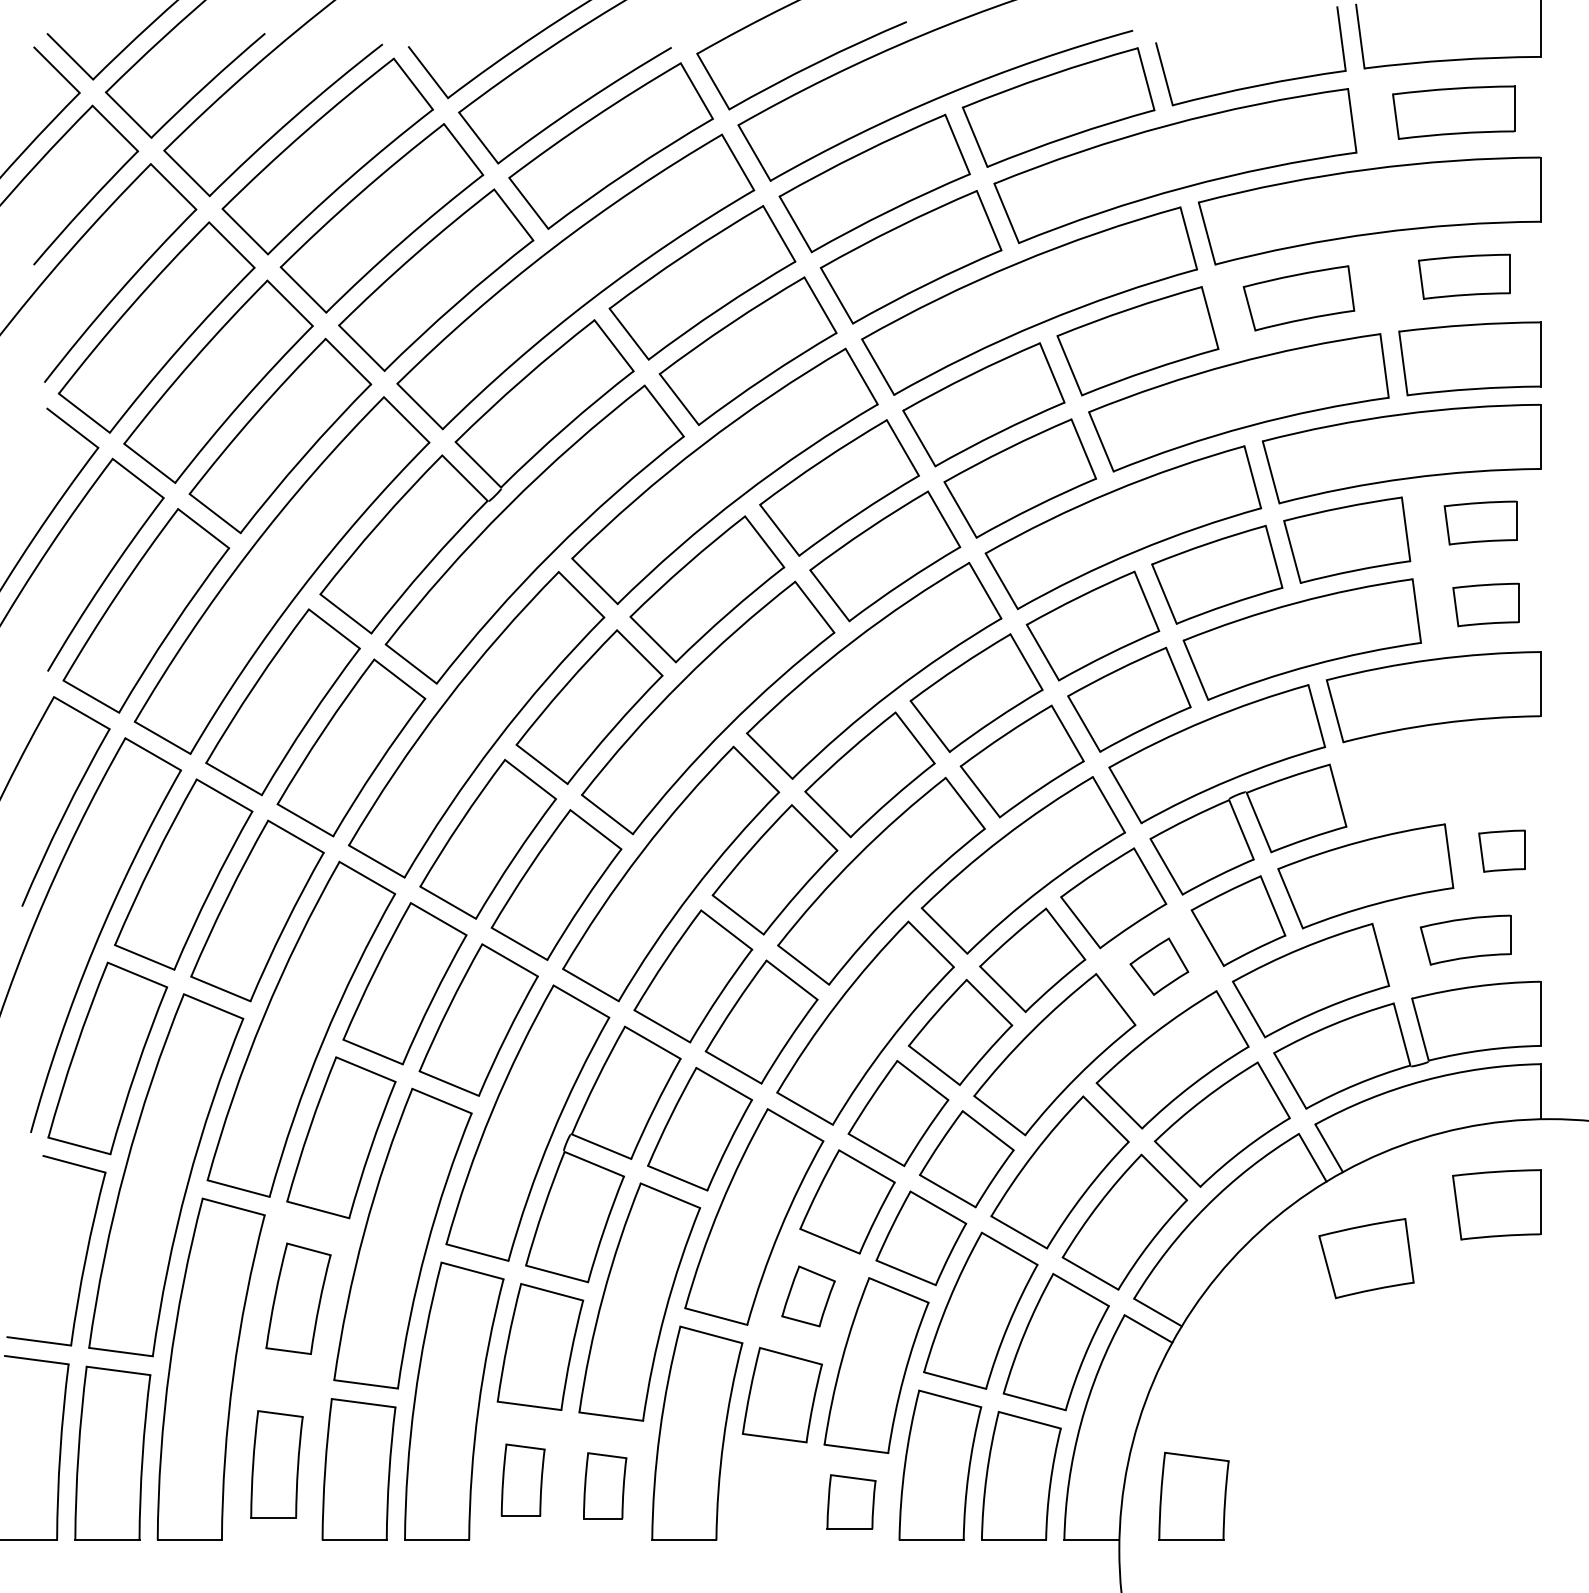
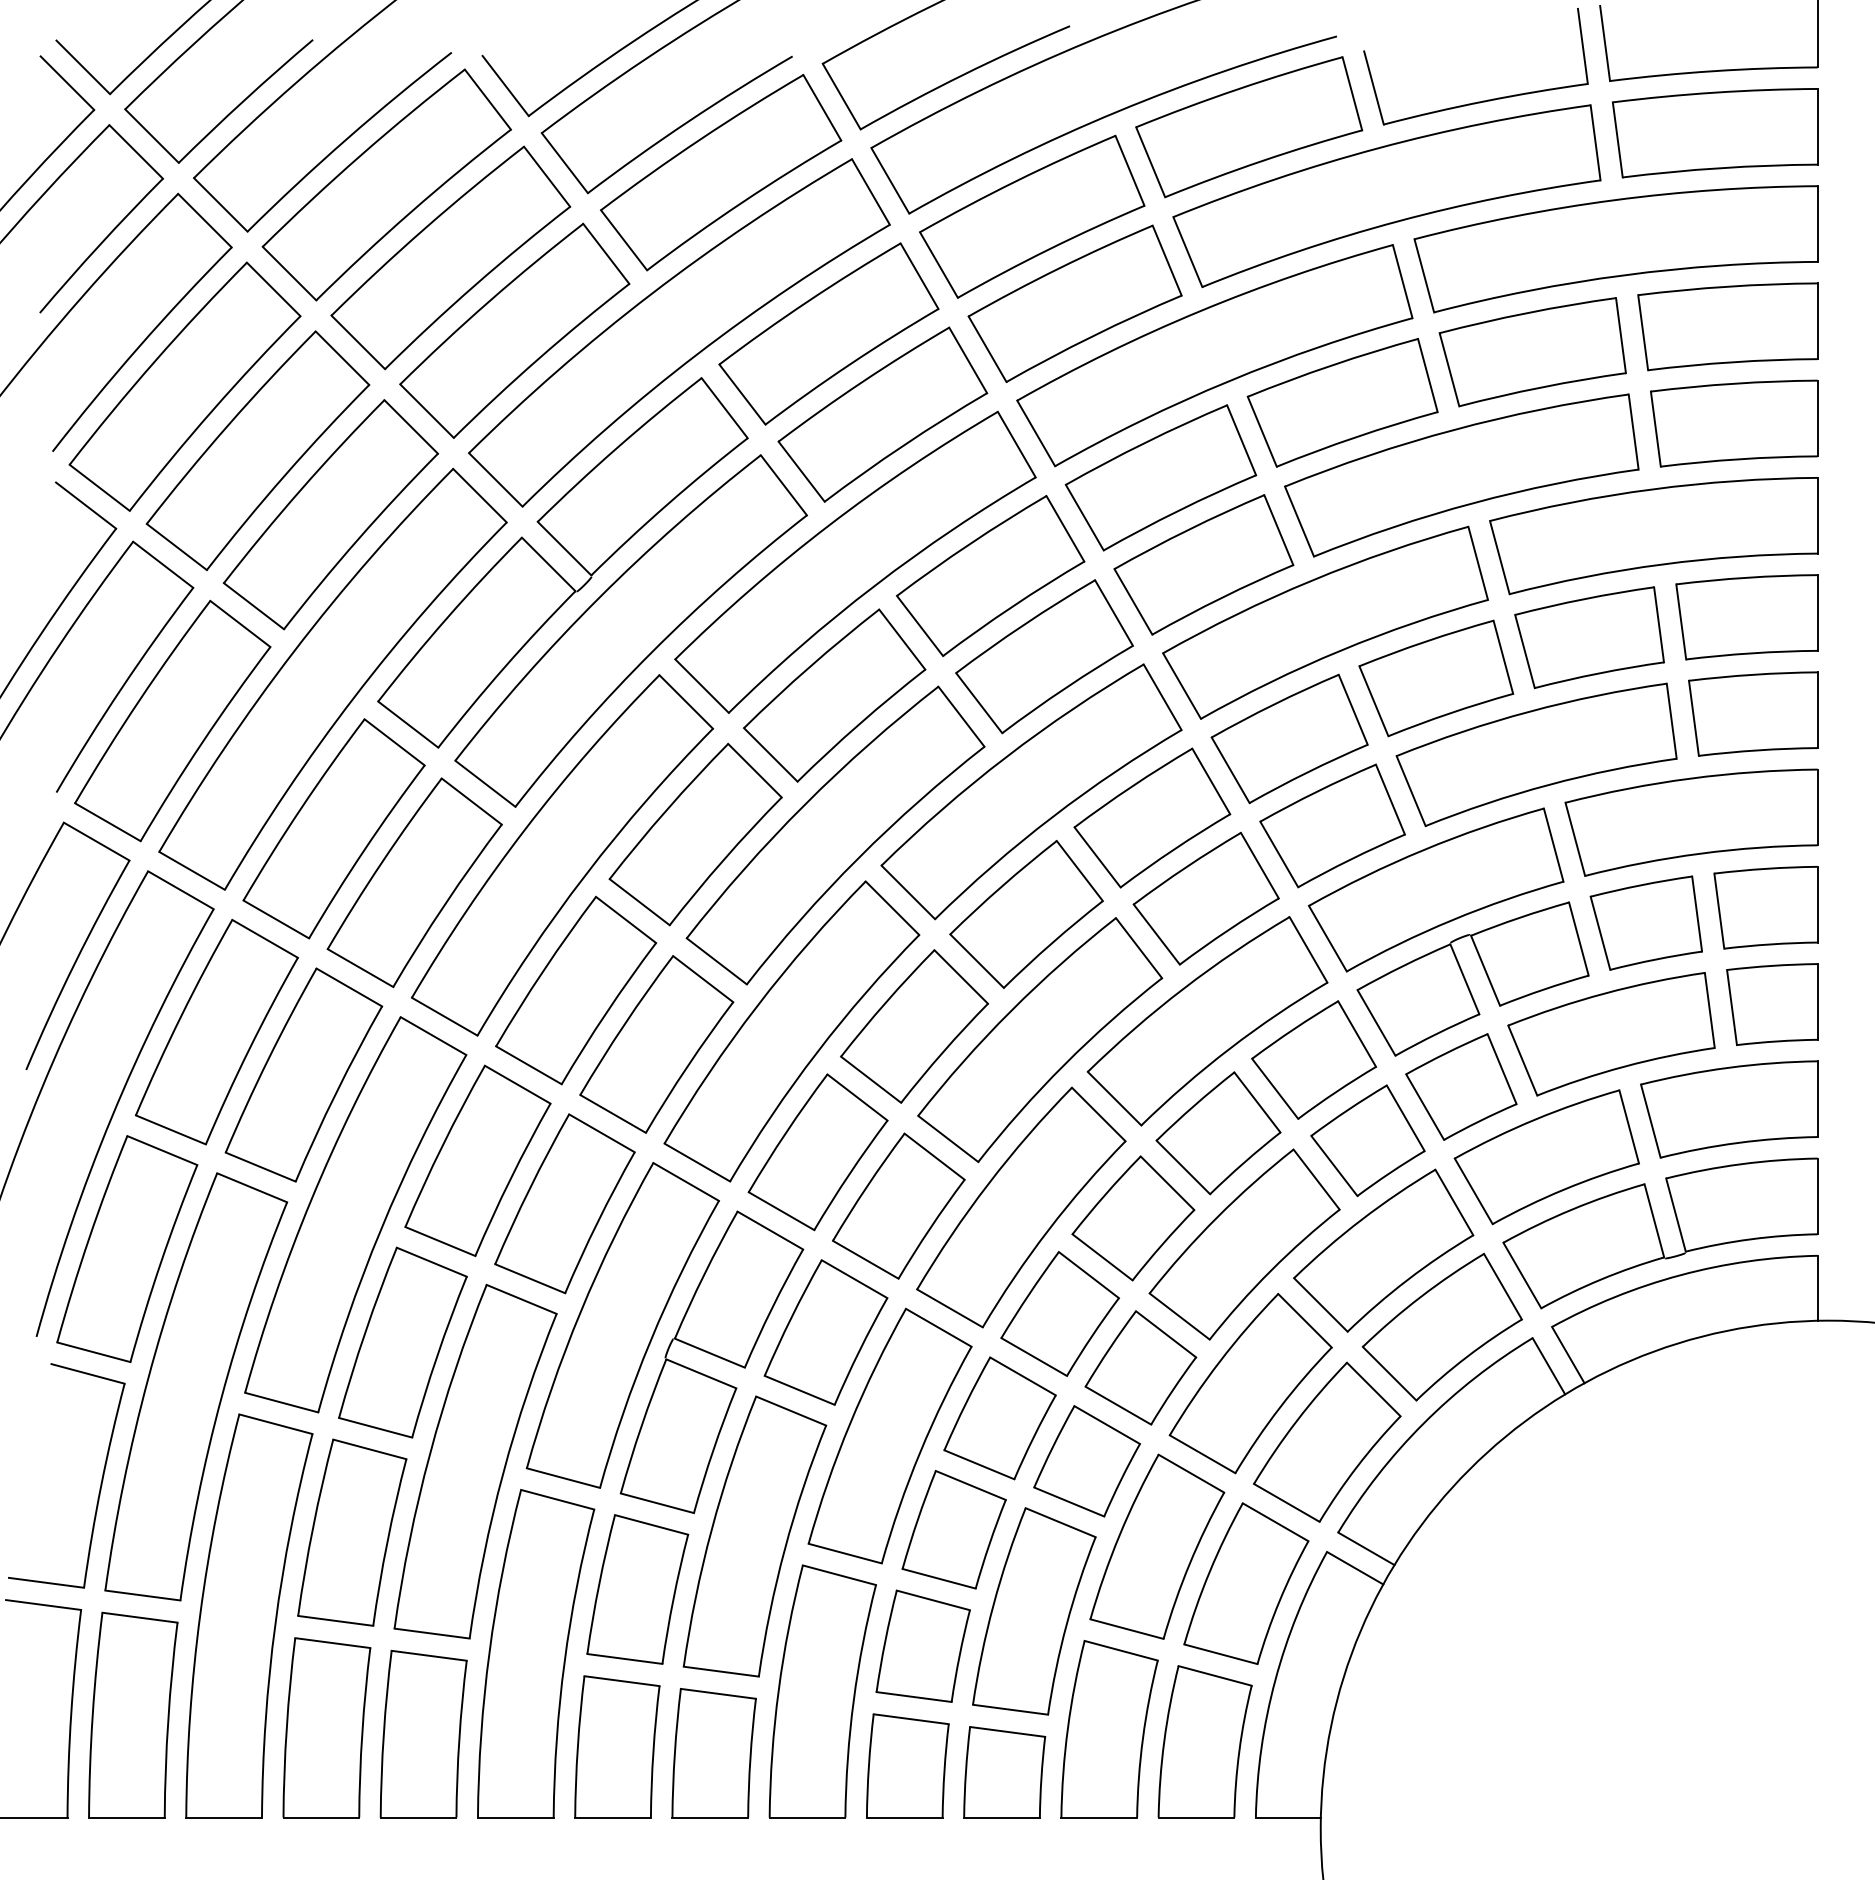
part: (1453, 112) -> (1715, 133), size x1.43
part: (1464, 276) -> (1727, 326), size x1.67
part: (1298, 298) -> (1532, 352), size x1.43
part: (1480, 523) -> (1746, 617), size x1.67
part: (1486, 604) -> (1753, 713), size x1.67
part: (1502, 851) -> (1772, 1004), size x1.67
part: (1465, 940) -> (1729, 1109), size x1.67
part: (1158, 966) -> (1367, 1140), size x1.67
part: (1496, 1204) -> (1765, 907), moved
part: (1365, 1258) -> (1645, 922), moved
part: (808, 1296) -> (953, 1529), size x1.67
part: (298, 1298) -> (352, 1532), size x1.43
part: (276, 1463) -> (326, 1727), size x1.43
part: (523, 1480) -> (617, 1746), size x1.67
part: (604, 1486) -> (713, 1753), size x1.67
part: (1193, 1496) -> (907, 1765), moved
part: (851, 1502) -> (1004, 1772), size x1.43

